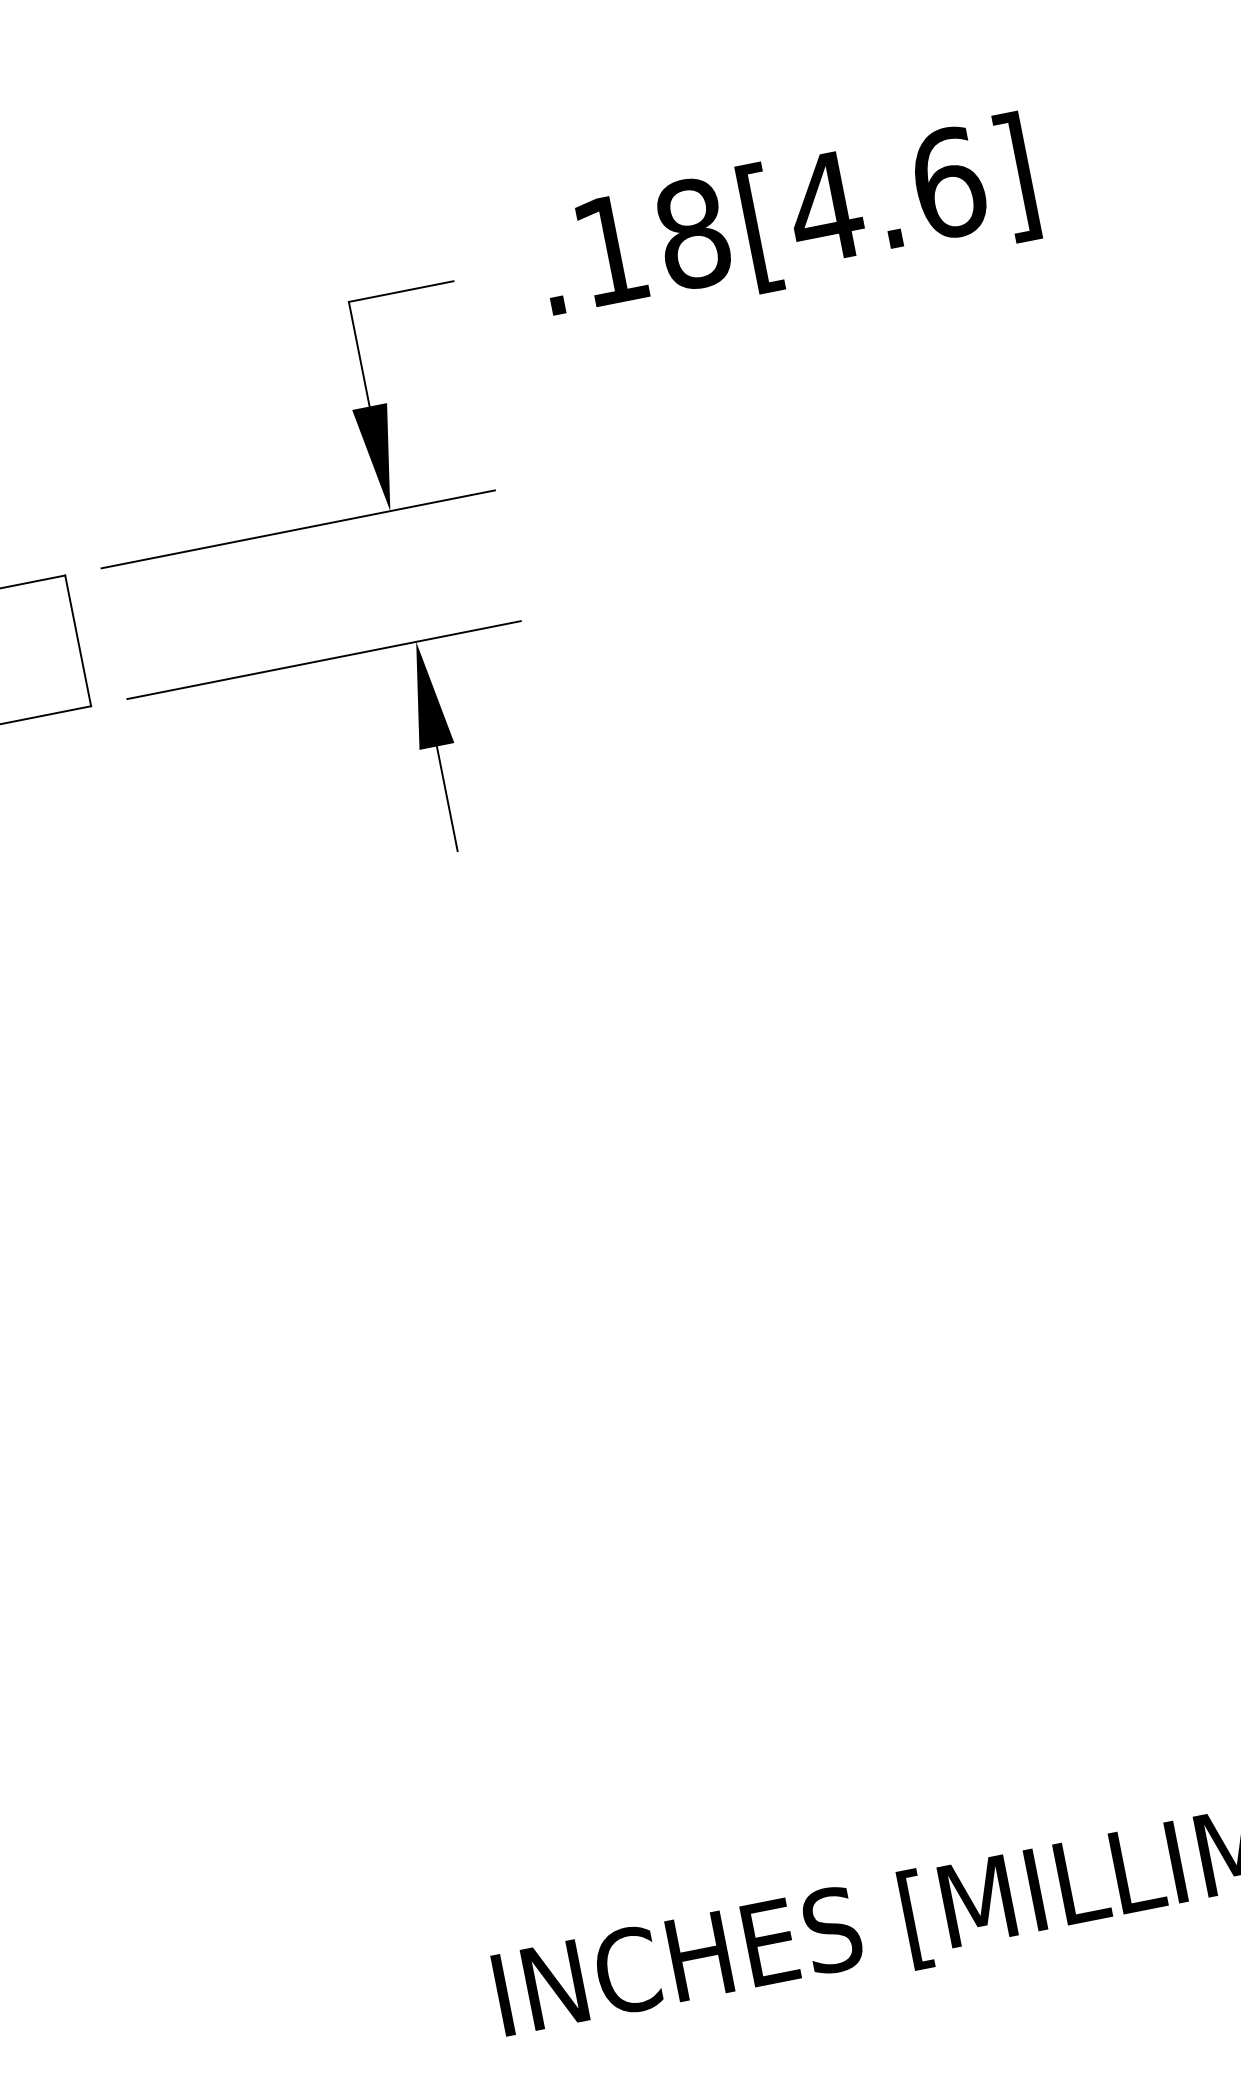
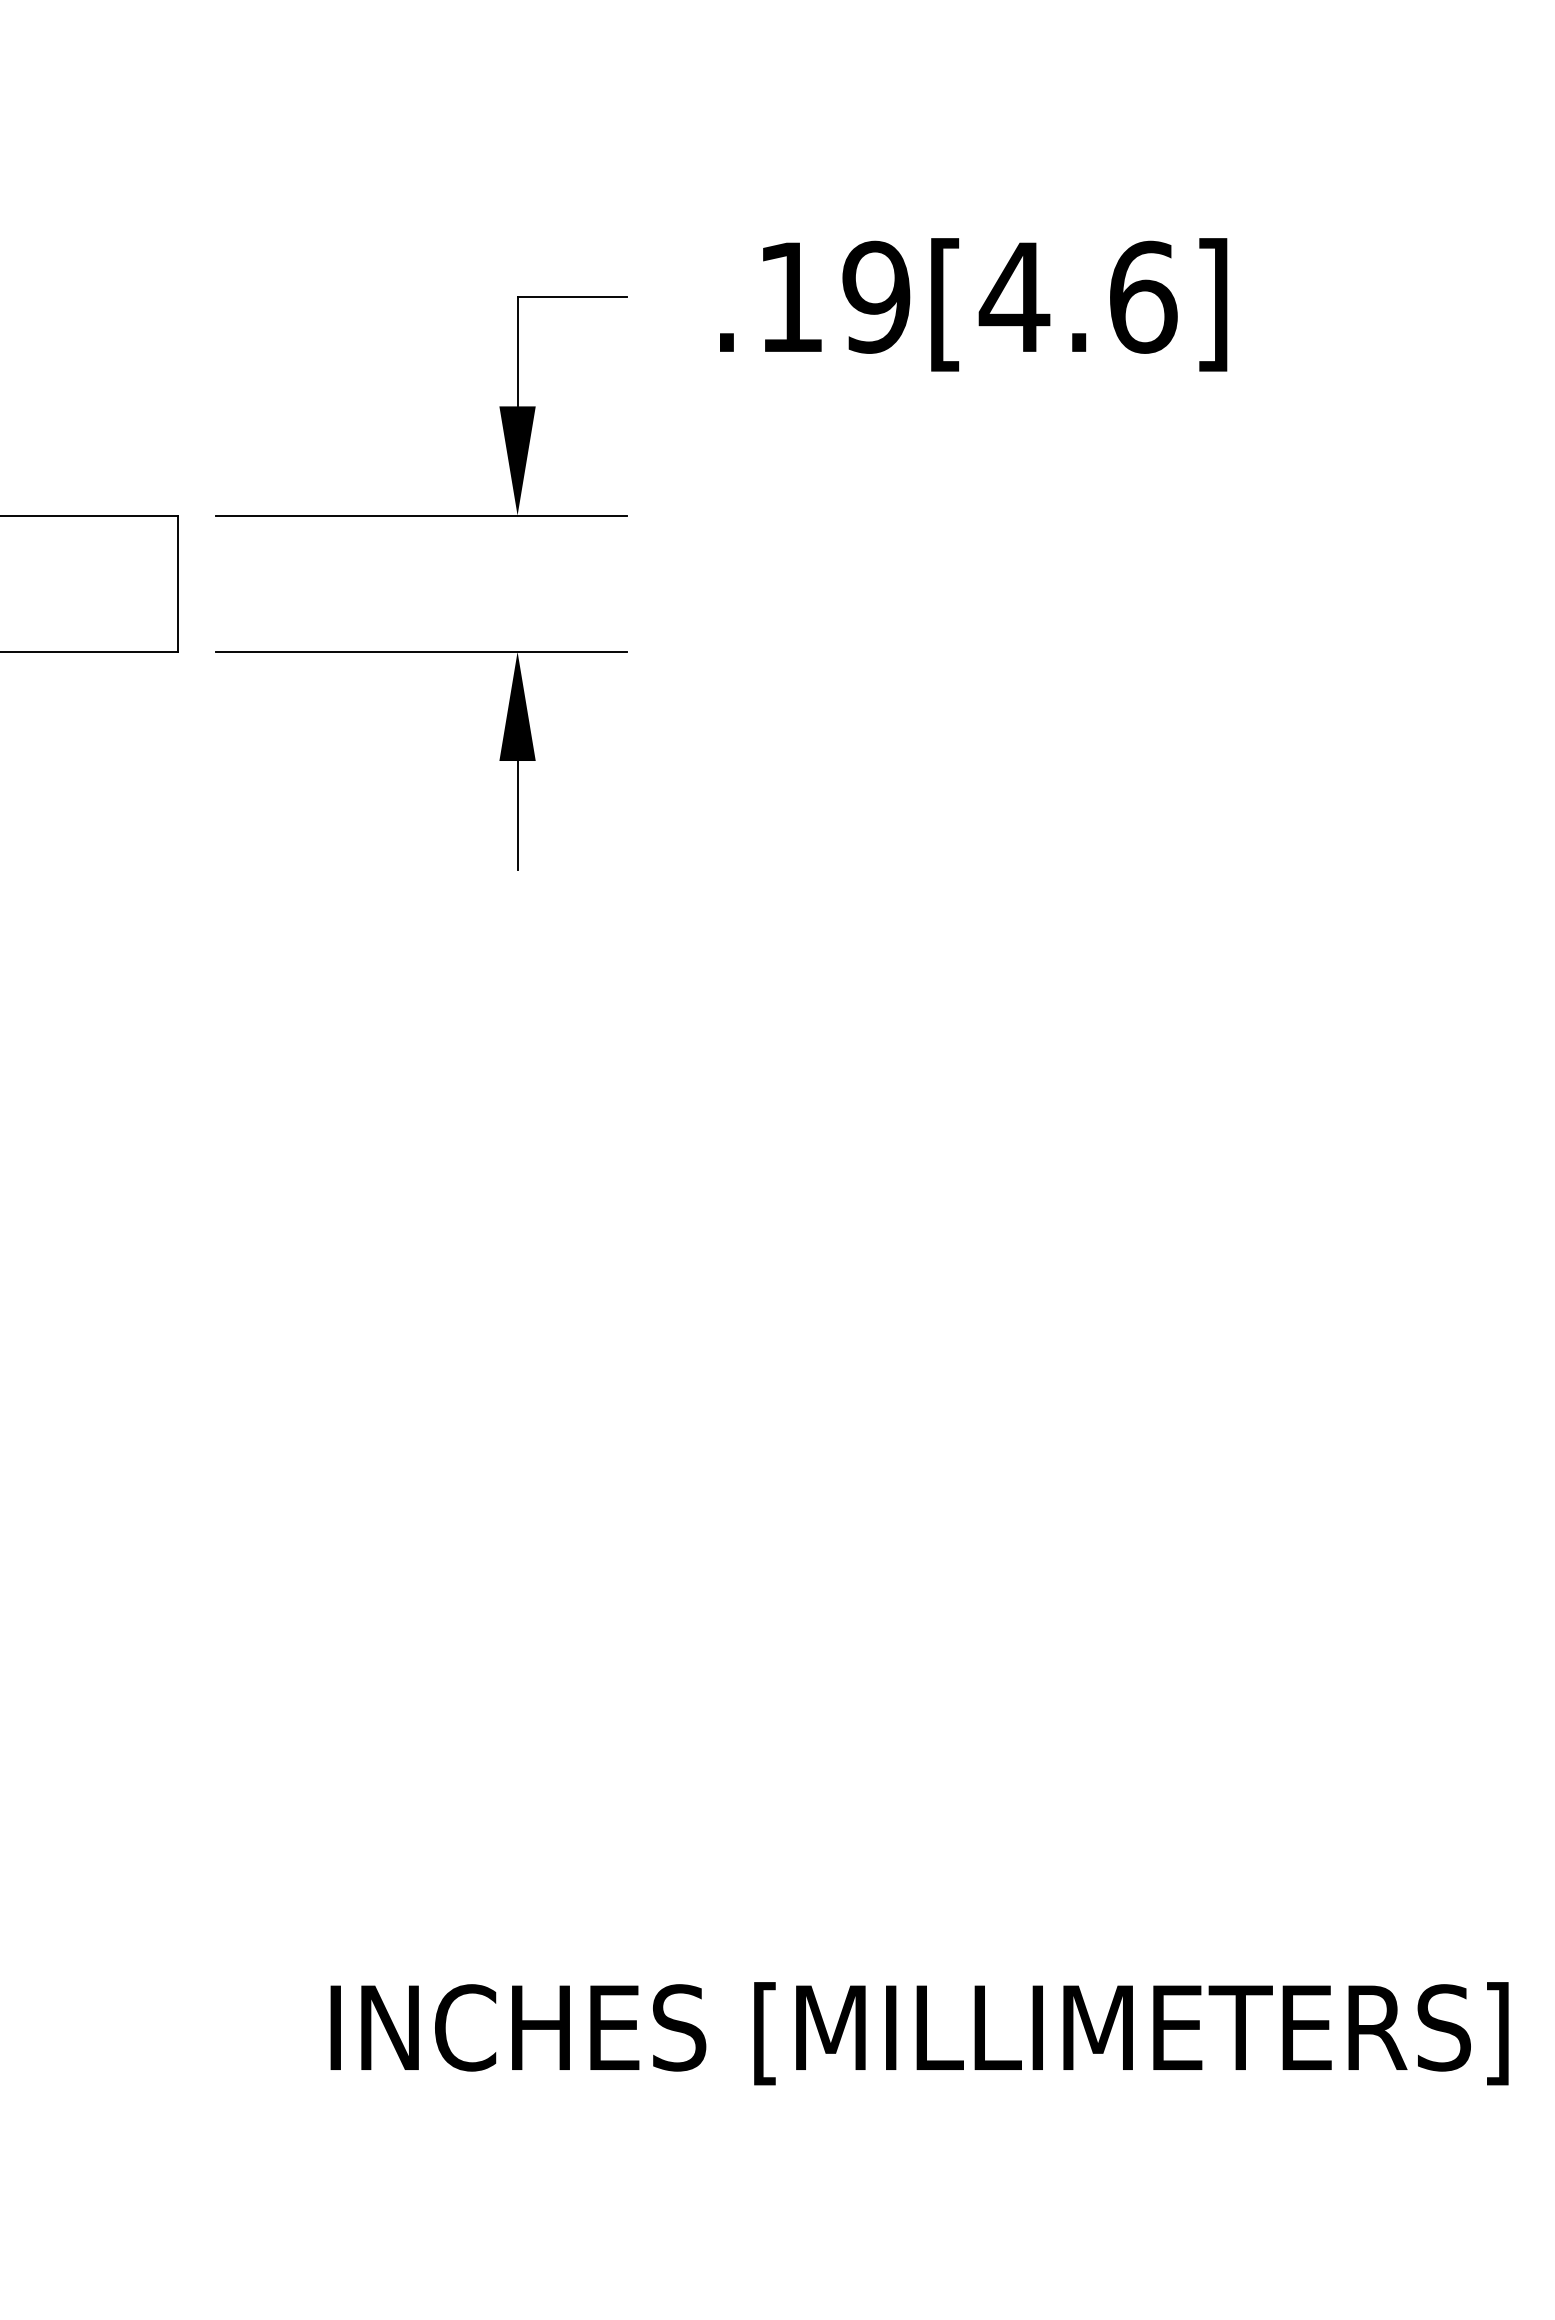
text: (692, 233) -> (876, 296), .18[4.6] -> .19[4.6]

